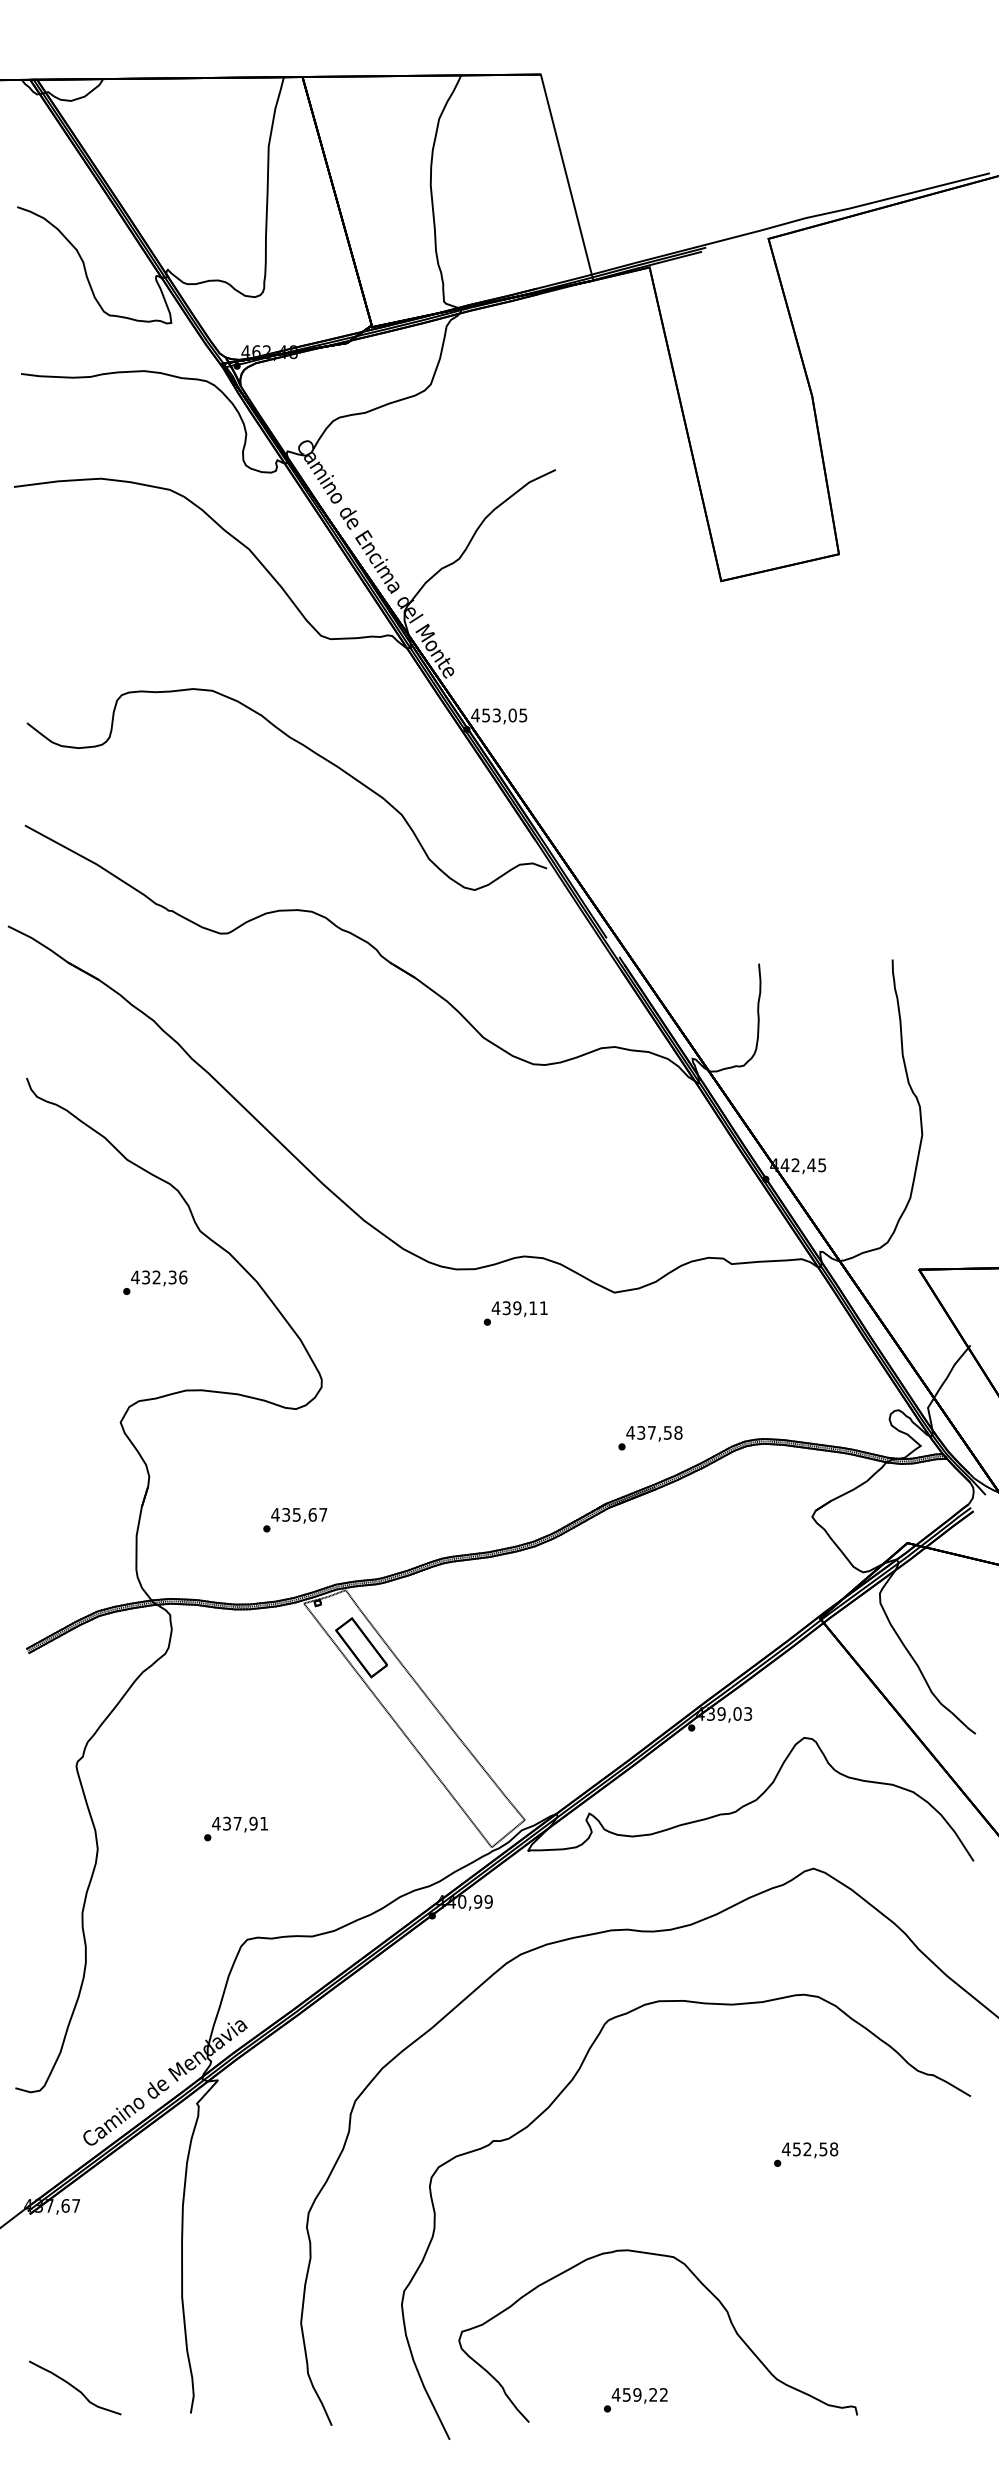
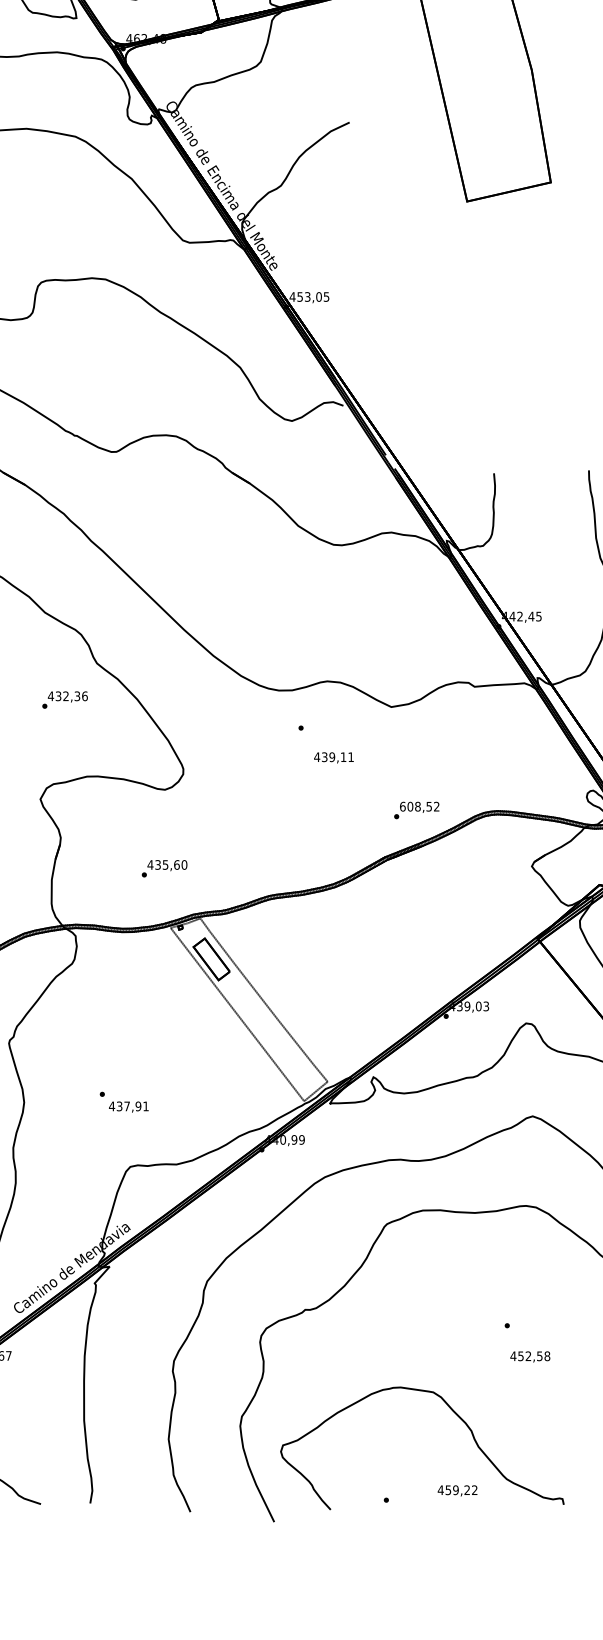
text: (519, 1309) -> (333, 758), moved
text: (654, 1432) -> (419, 806), 437,58 -> 608,52
text: (323, 1514) -> (184, 864), 435,67 -> 435,60
text: (239, 1824) -> (128, 1106), moved
text: (810, 2150) -> (530, 1357), moved
text: (639, 2395) -> (457, 1490), moved

